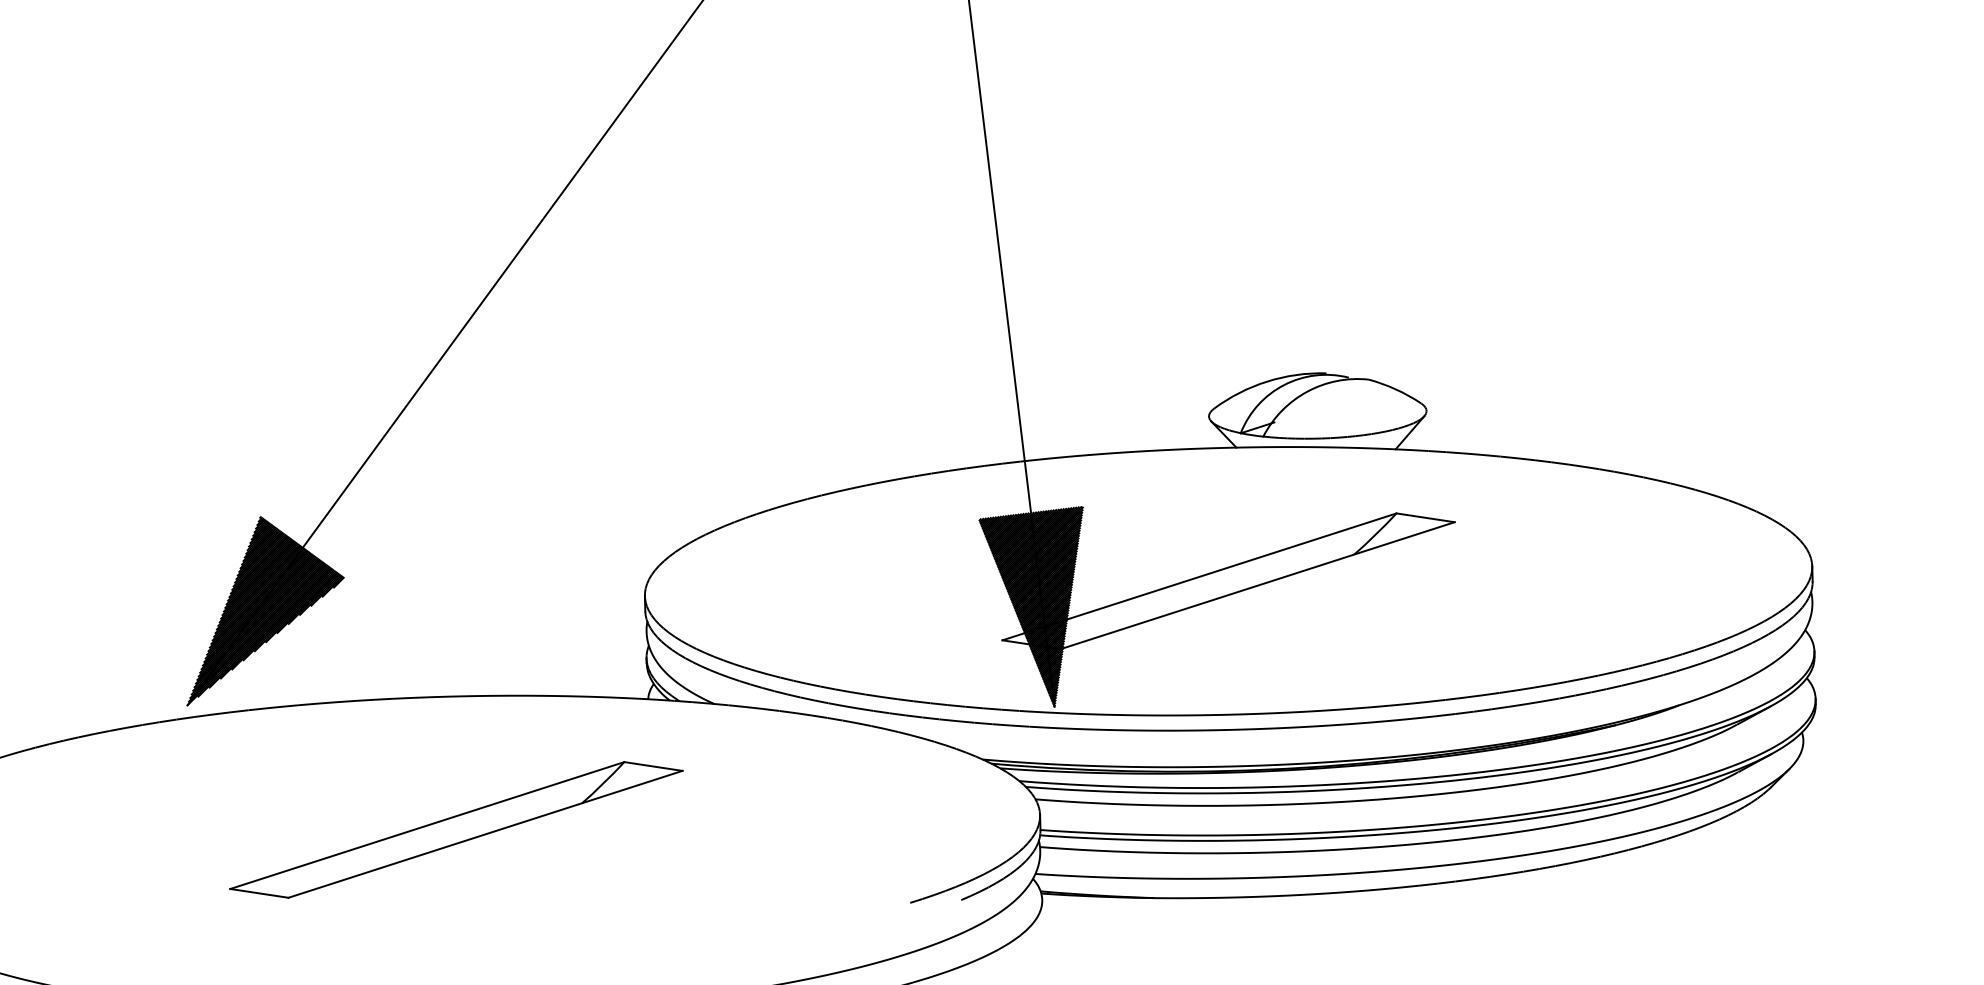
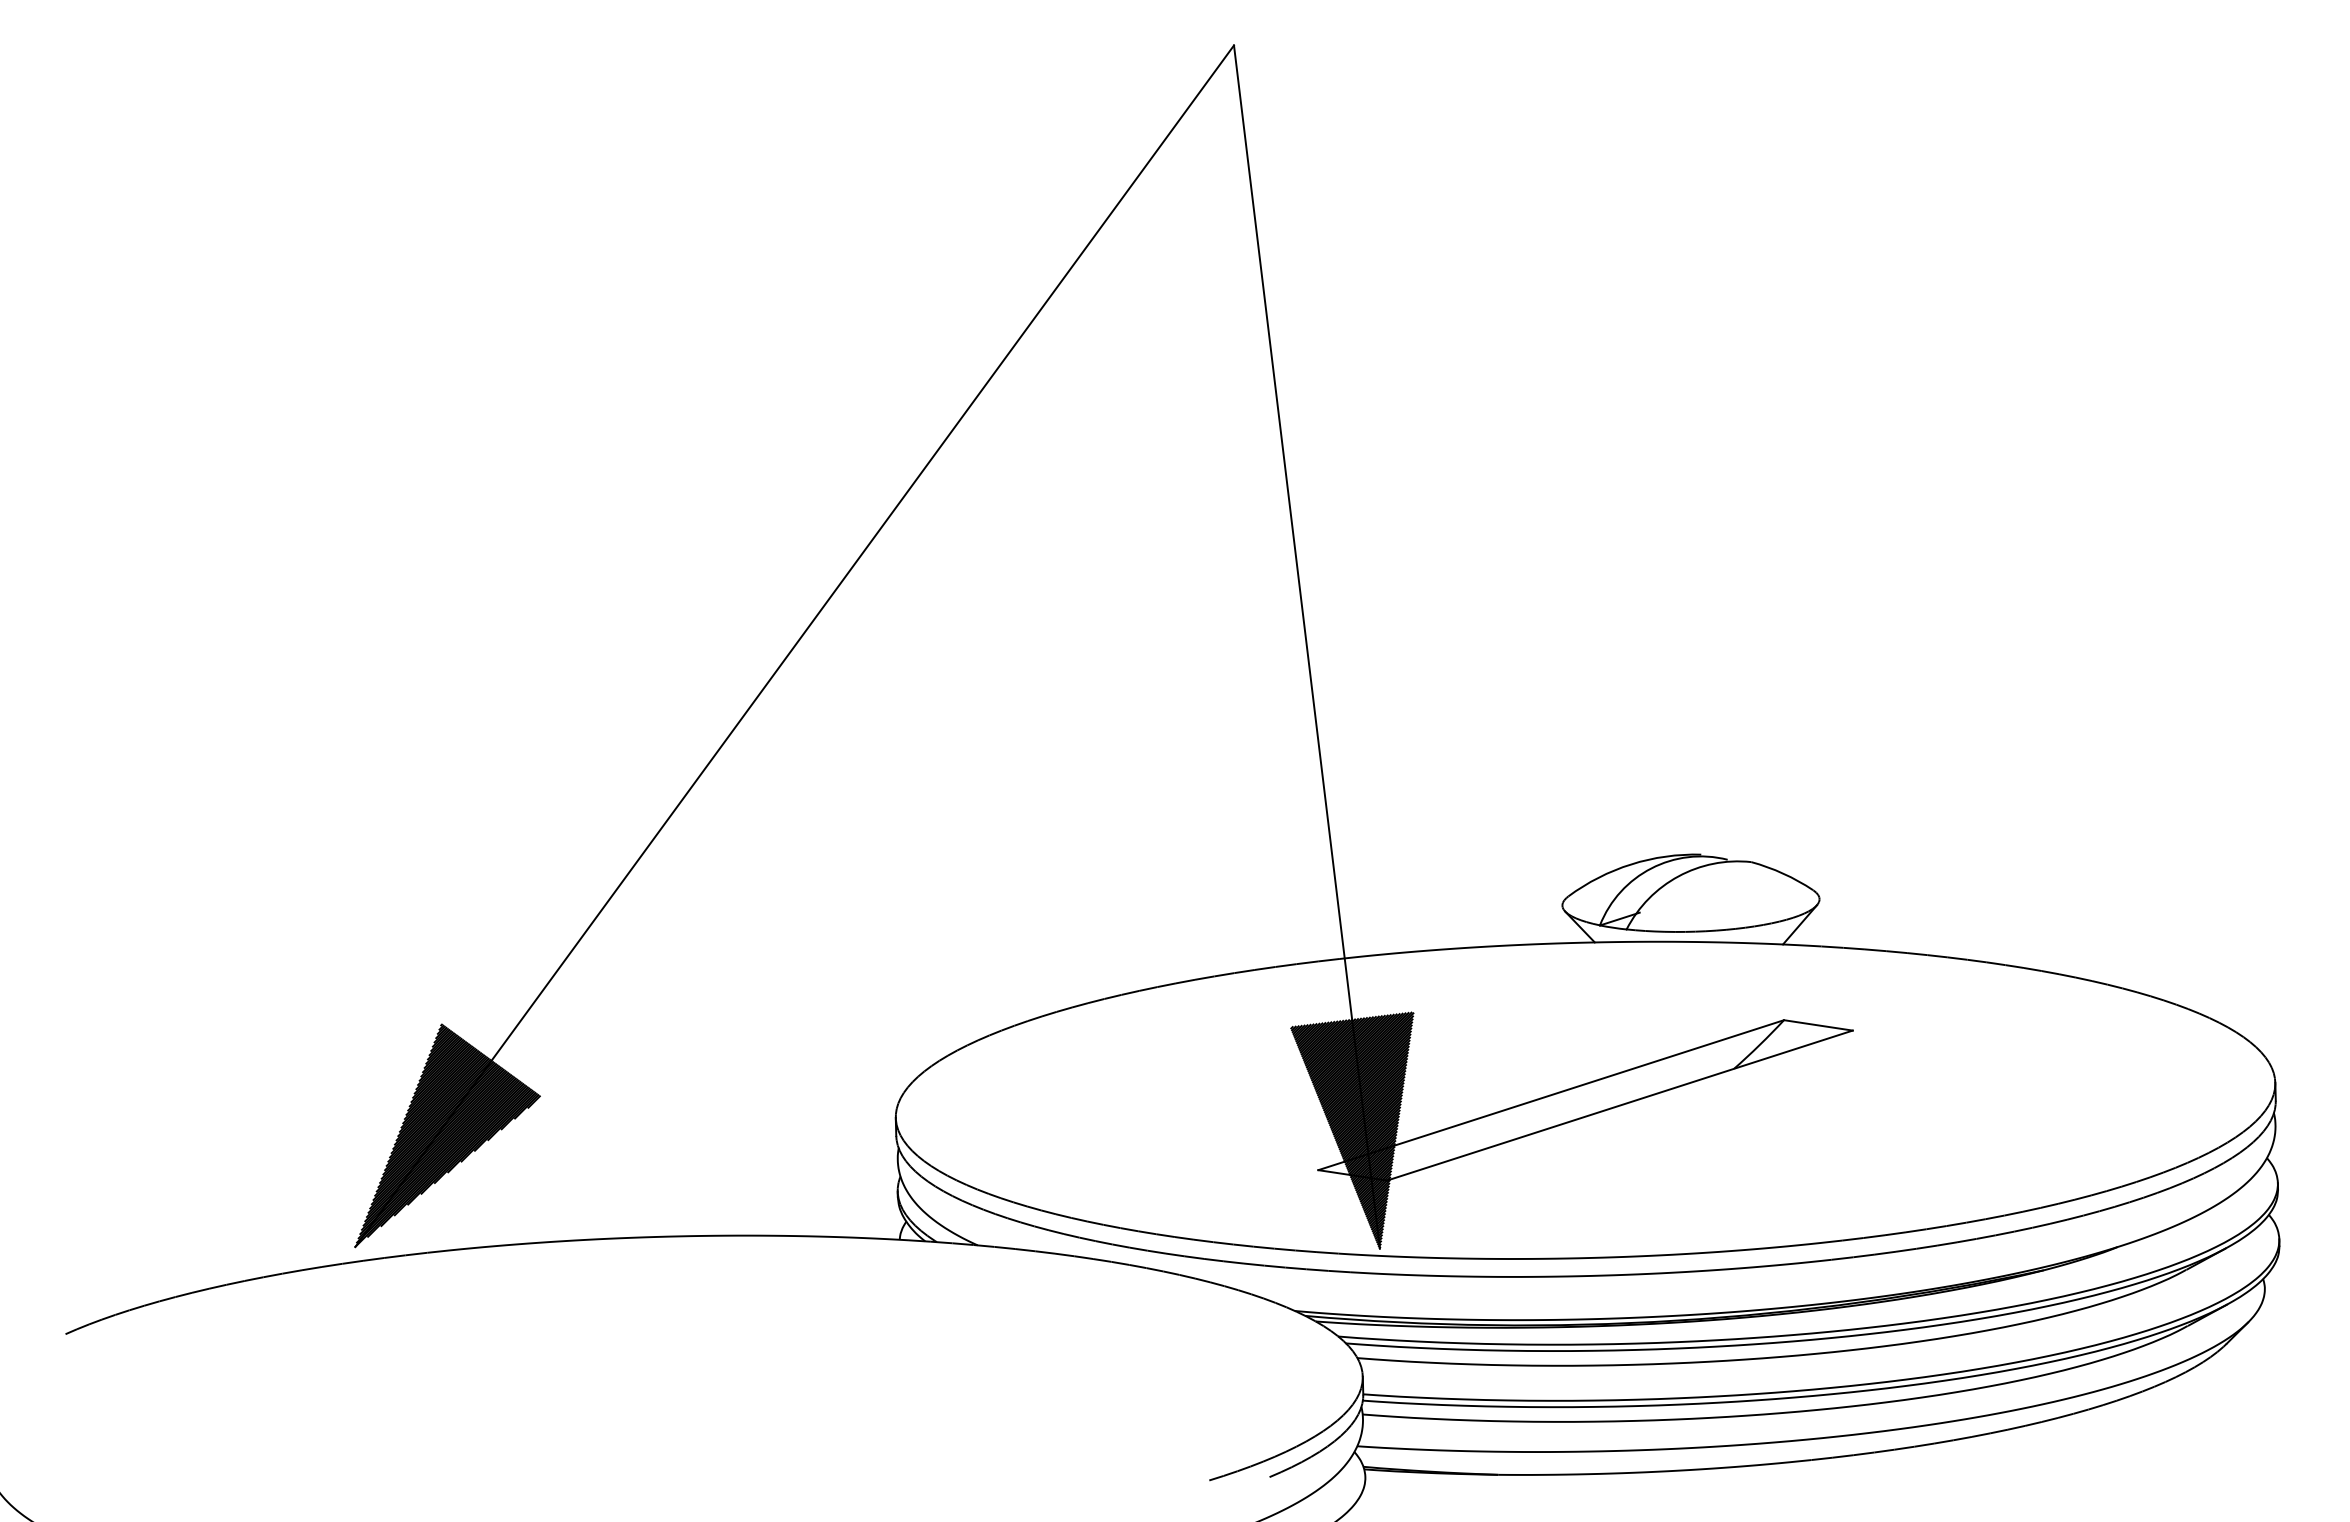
part: (455, 830) -> (672, 1394), removed

